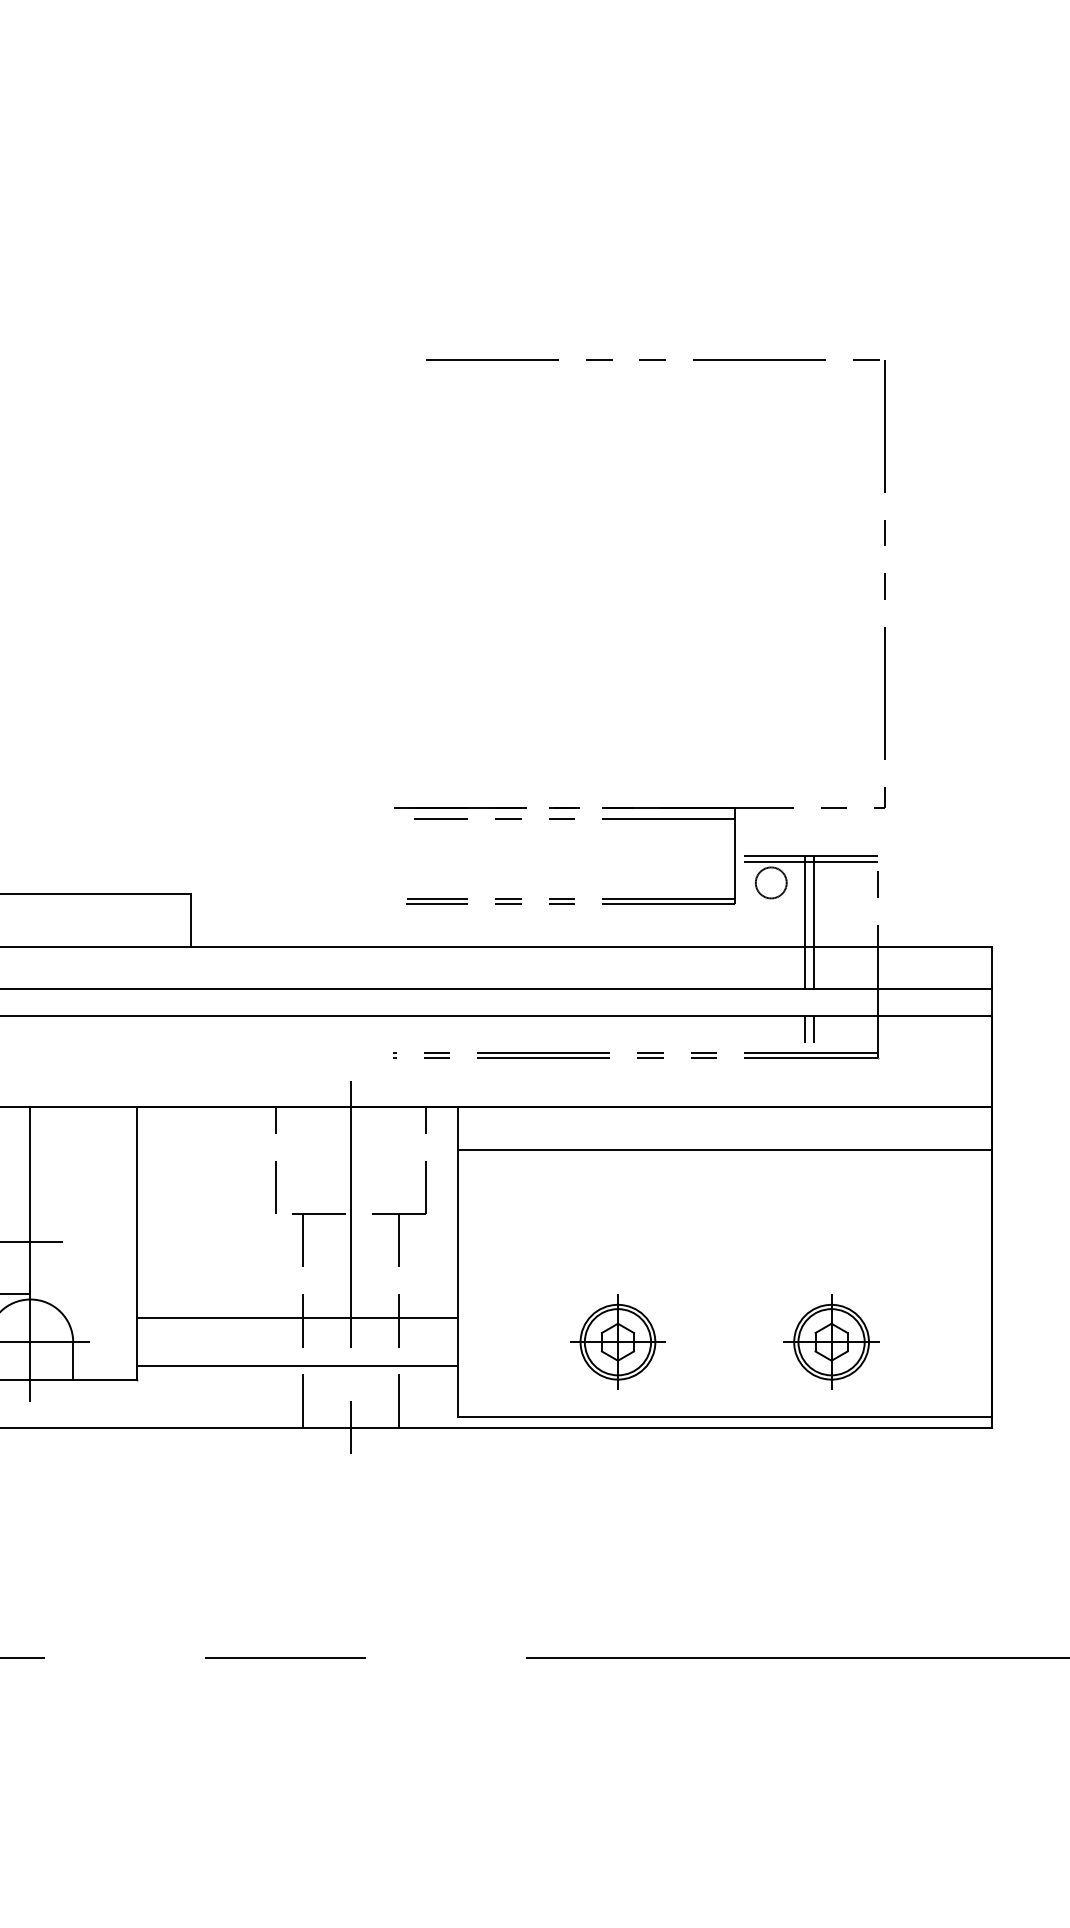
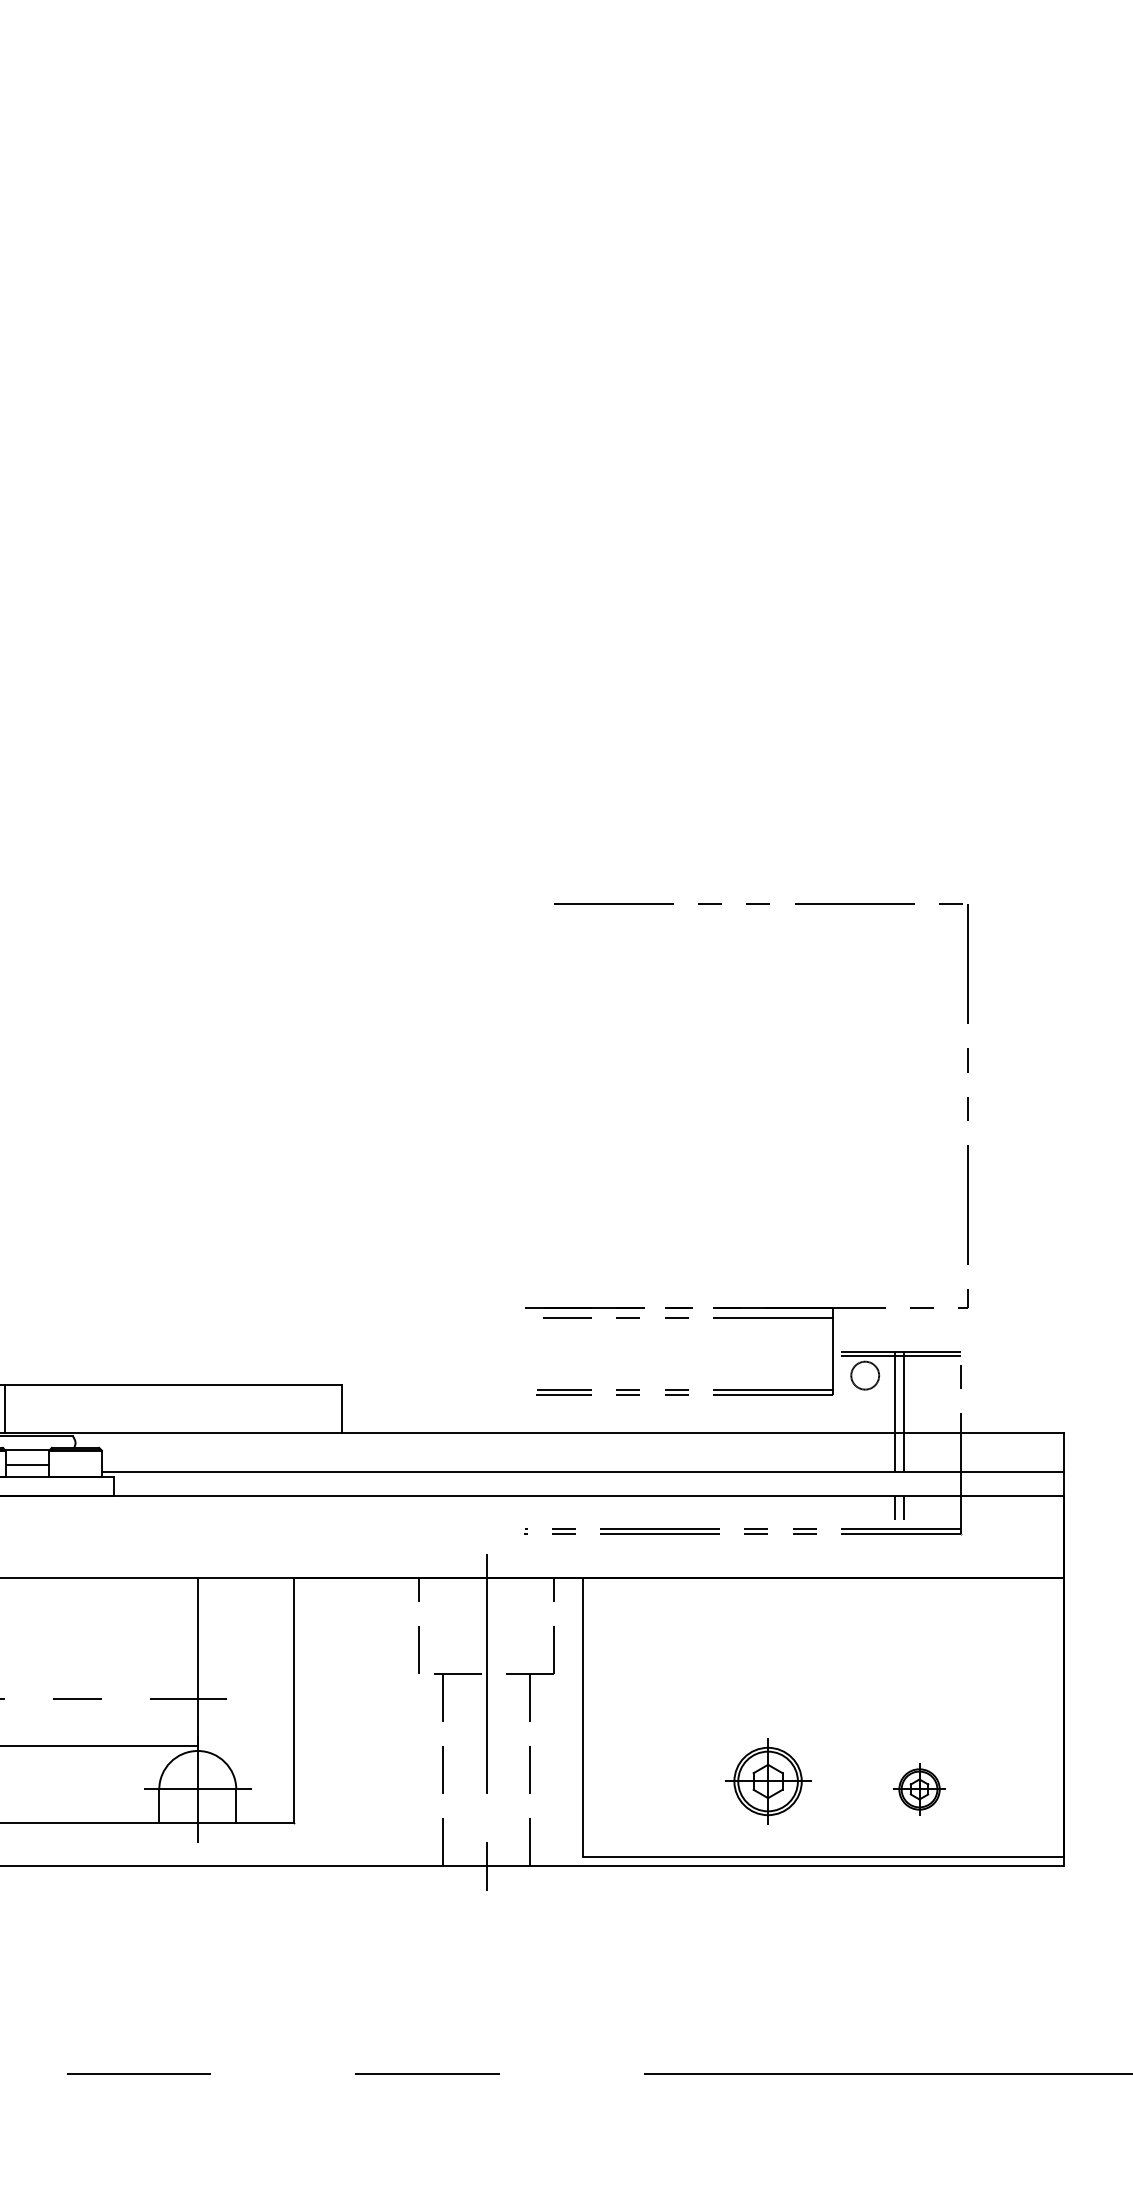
line: (723, 1150) -> (822, 1616), removed
line: (297, 1317) -> (438, 1767), removed
part: (618, 1342) -> (768, 1781), moved
part: (831, 1342) -> (919, 1789), size x0.6
line: (297, 1366) -> (438, 1811), removed

